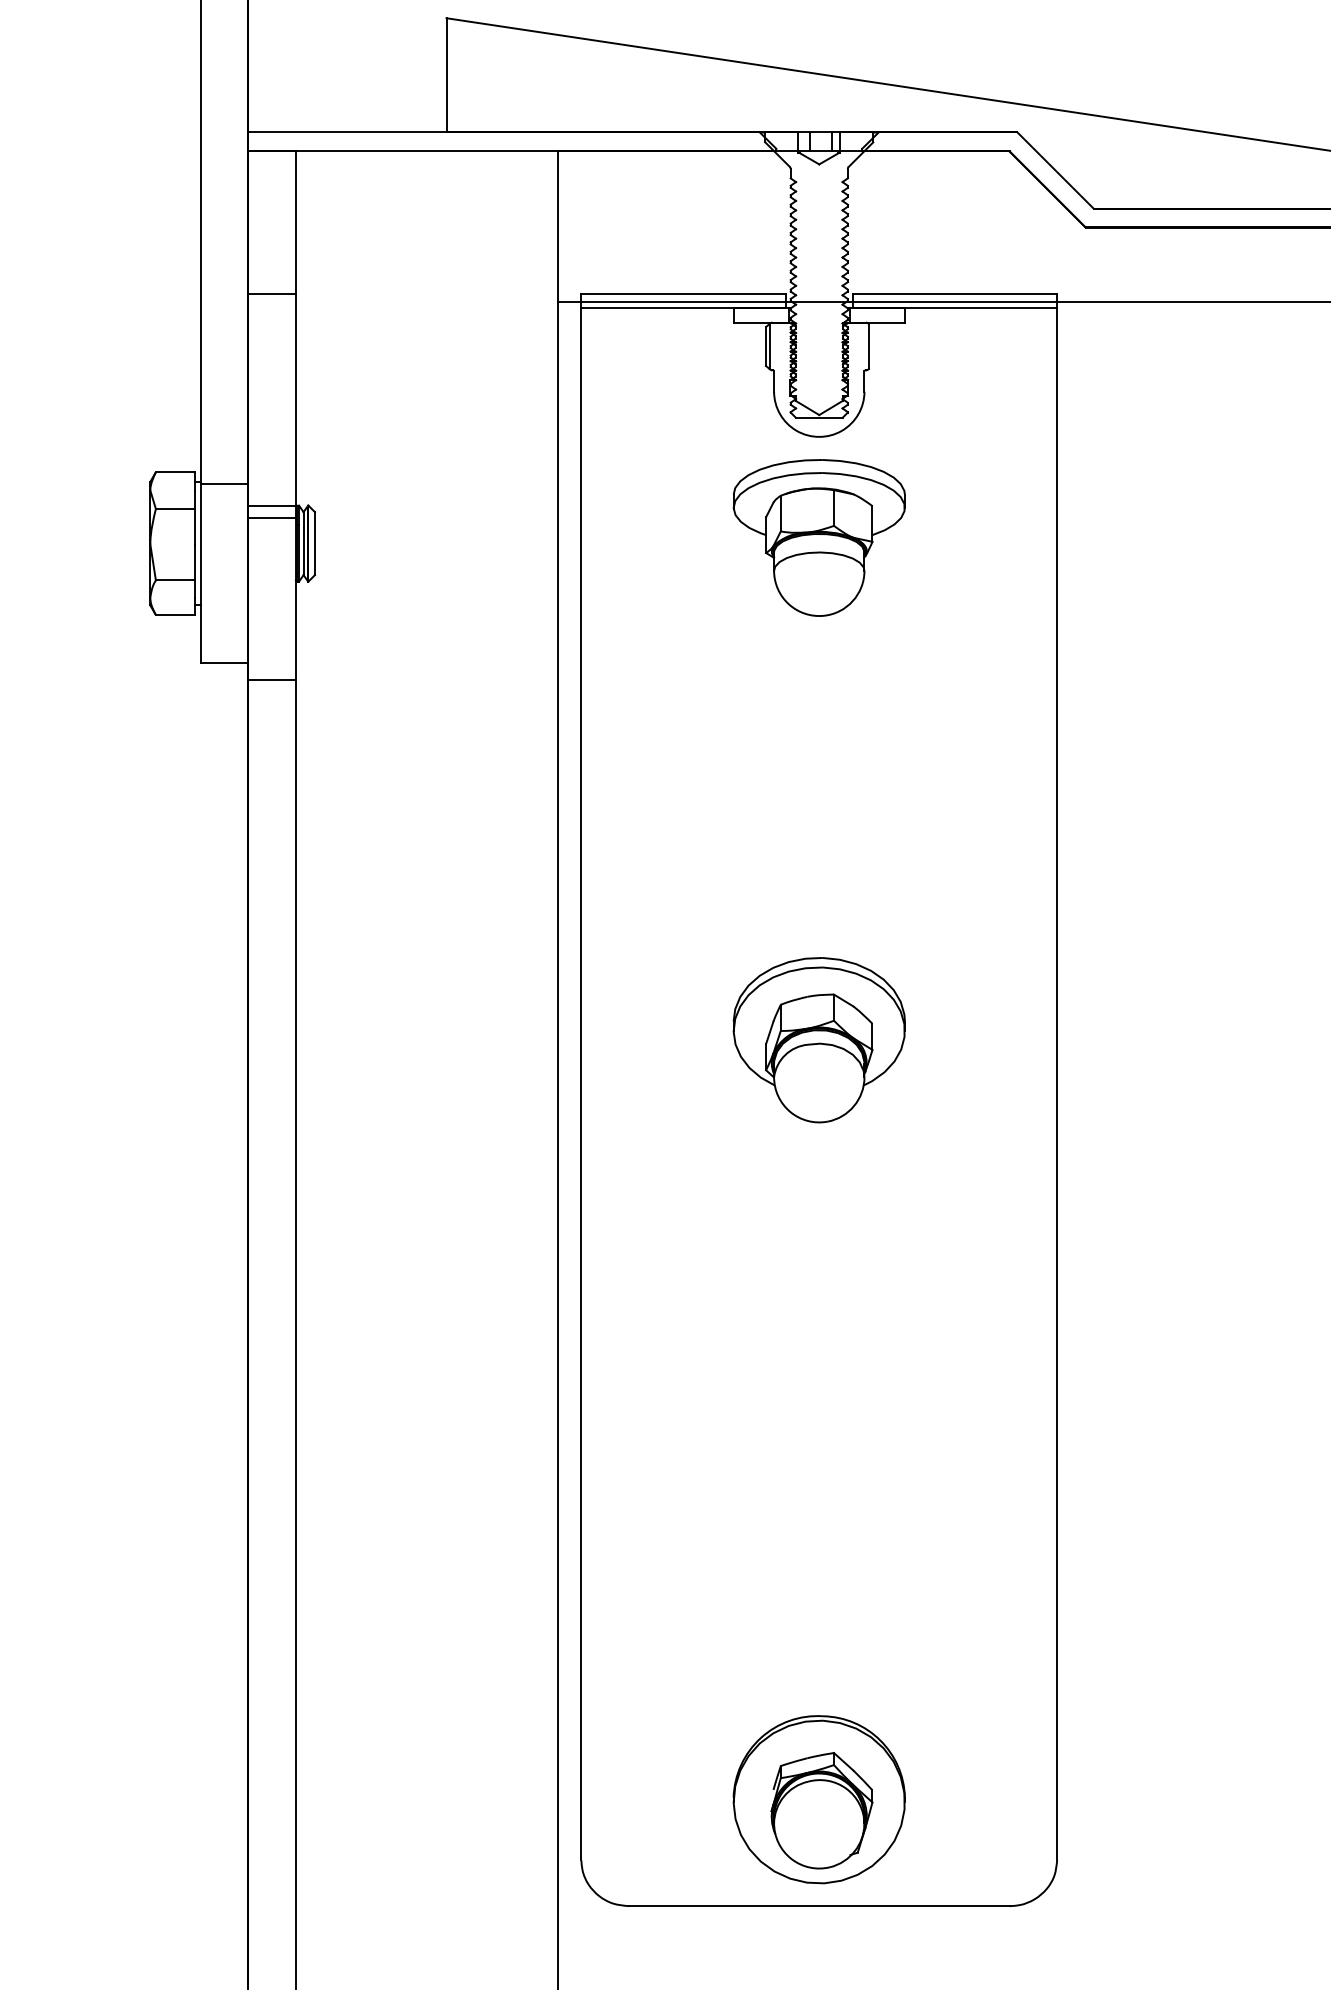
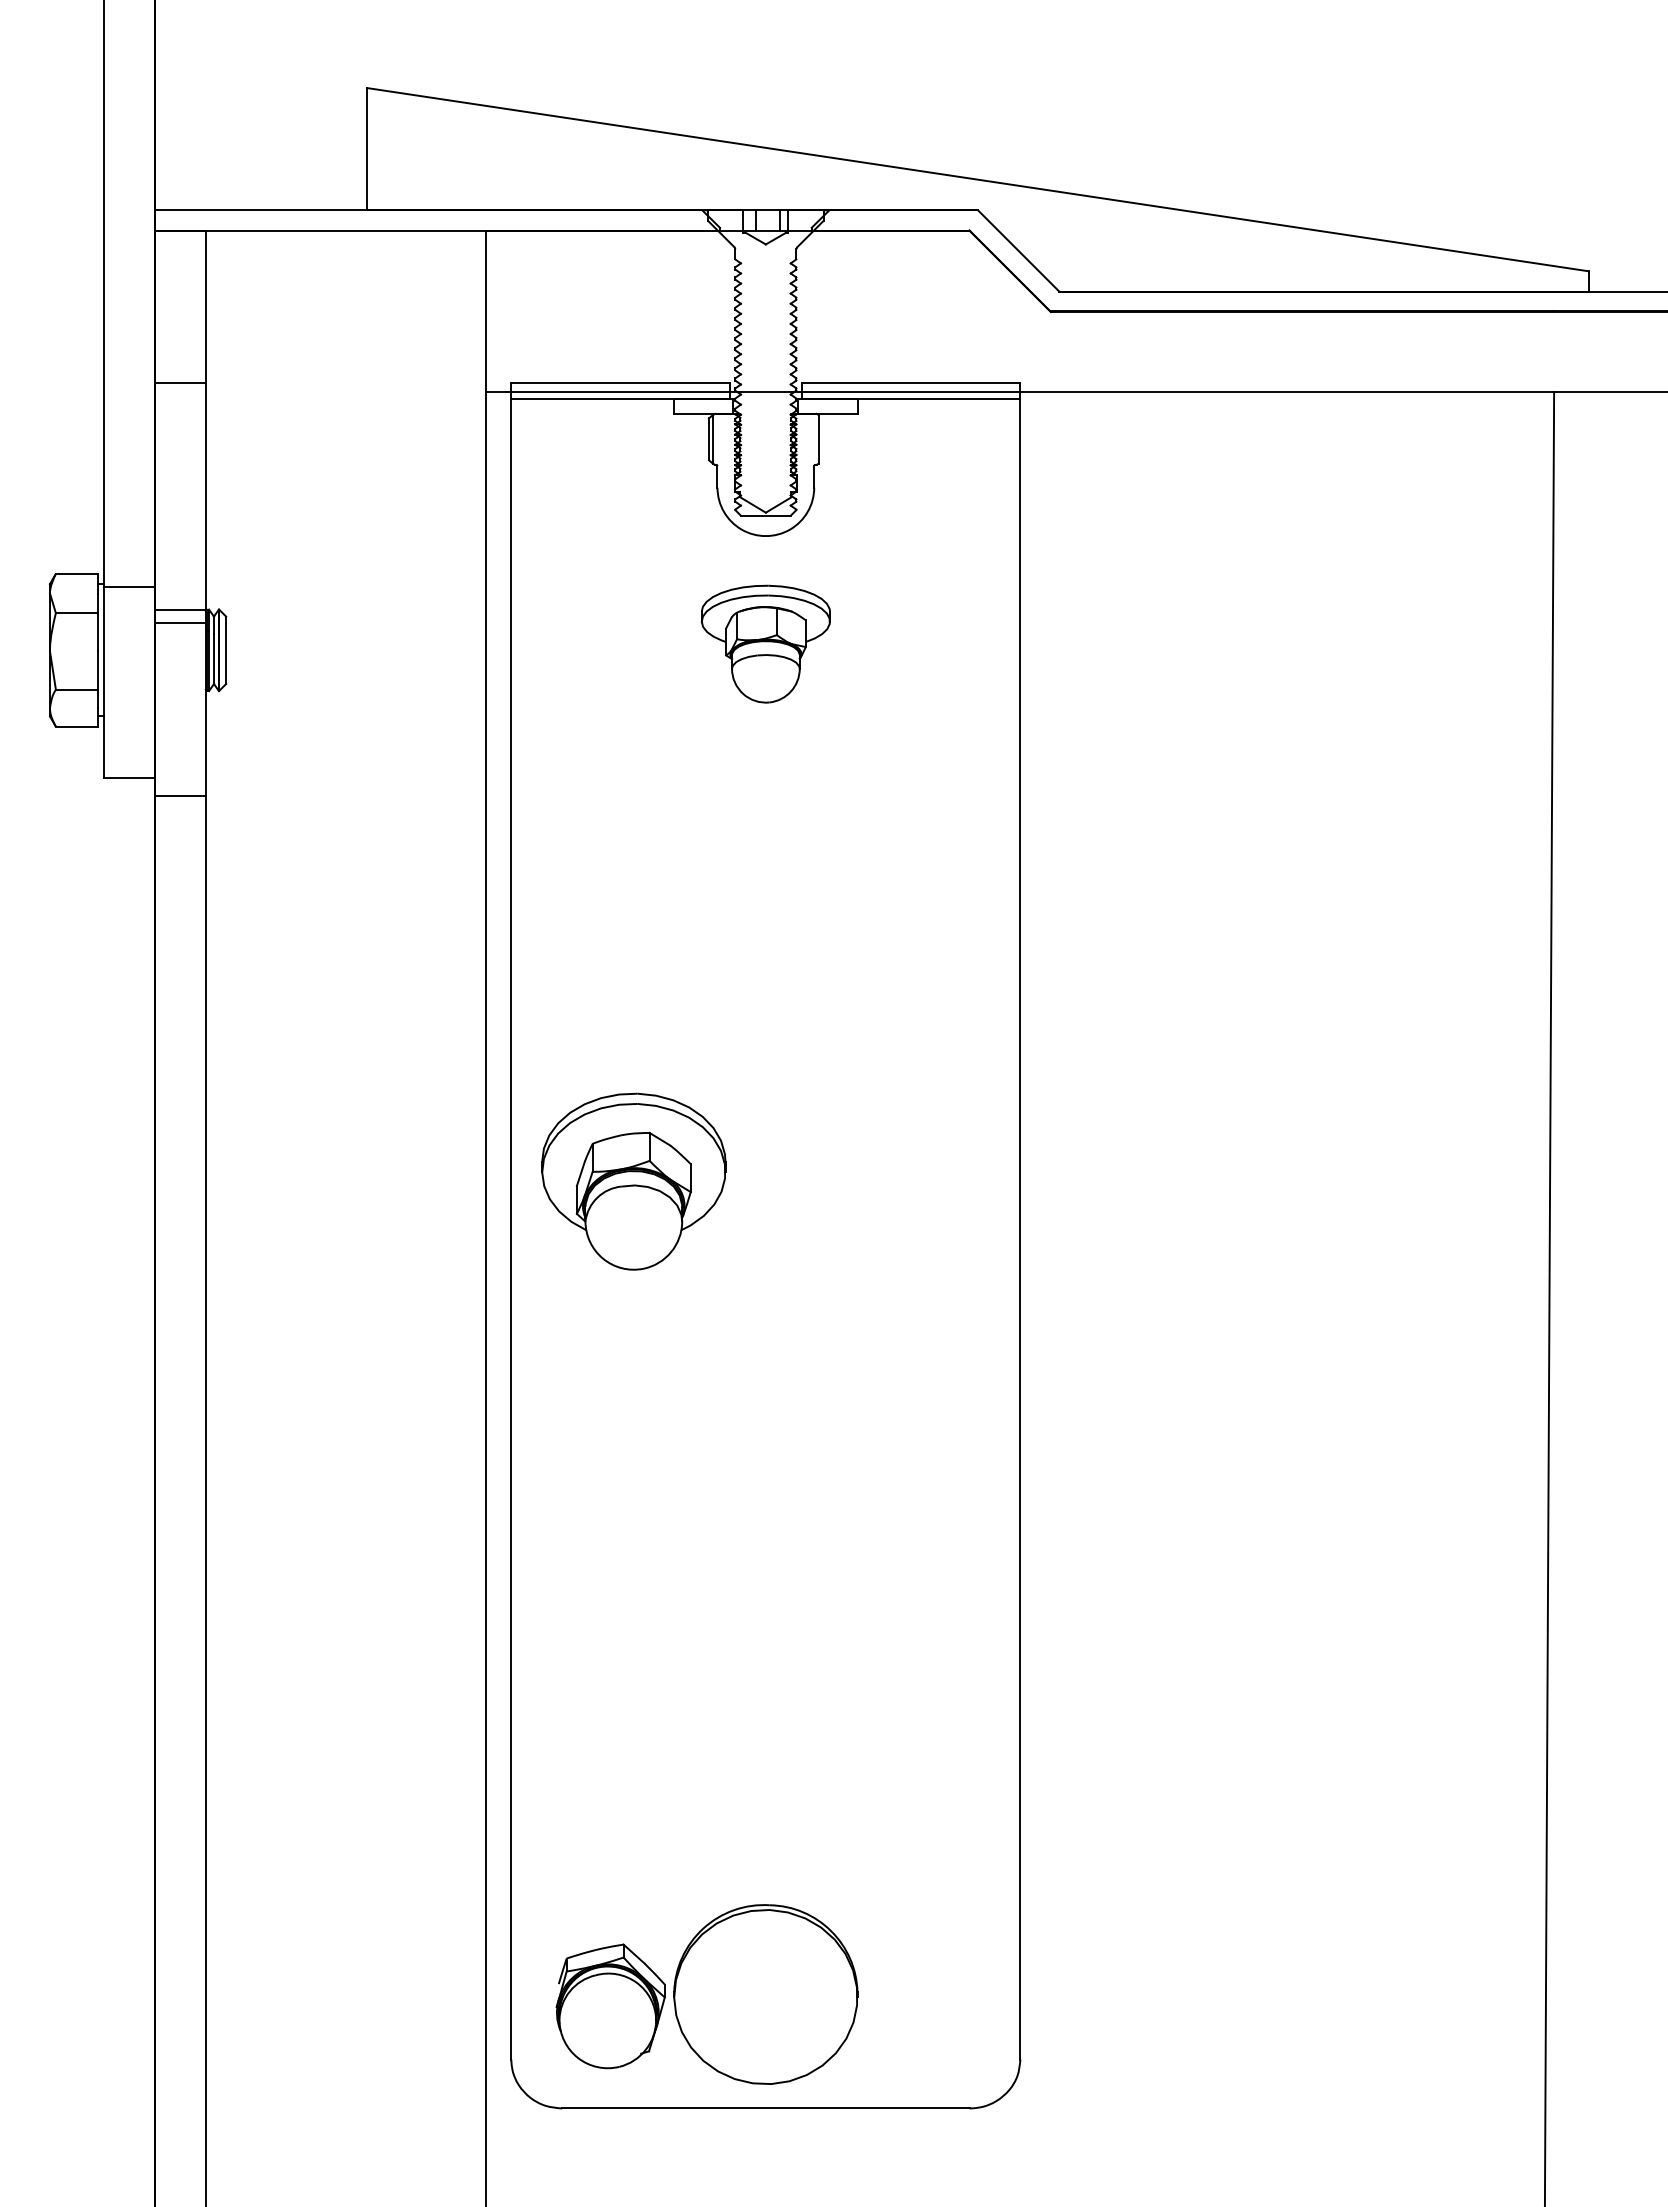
part: (818, 537) -> (765, 643), size x0.7
part: (818, 1039) -> (633, 1181), moved
part: (821, 1810) -> (610, 2006), moved

